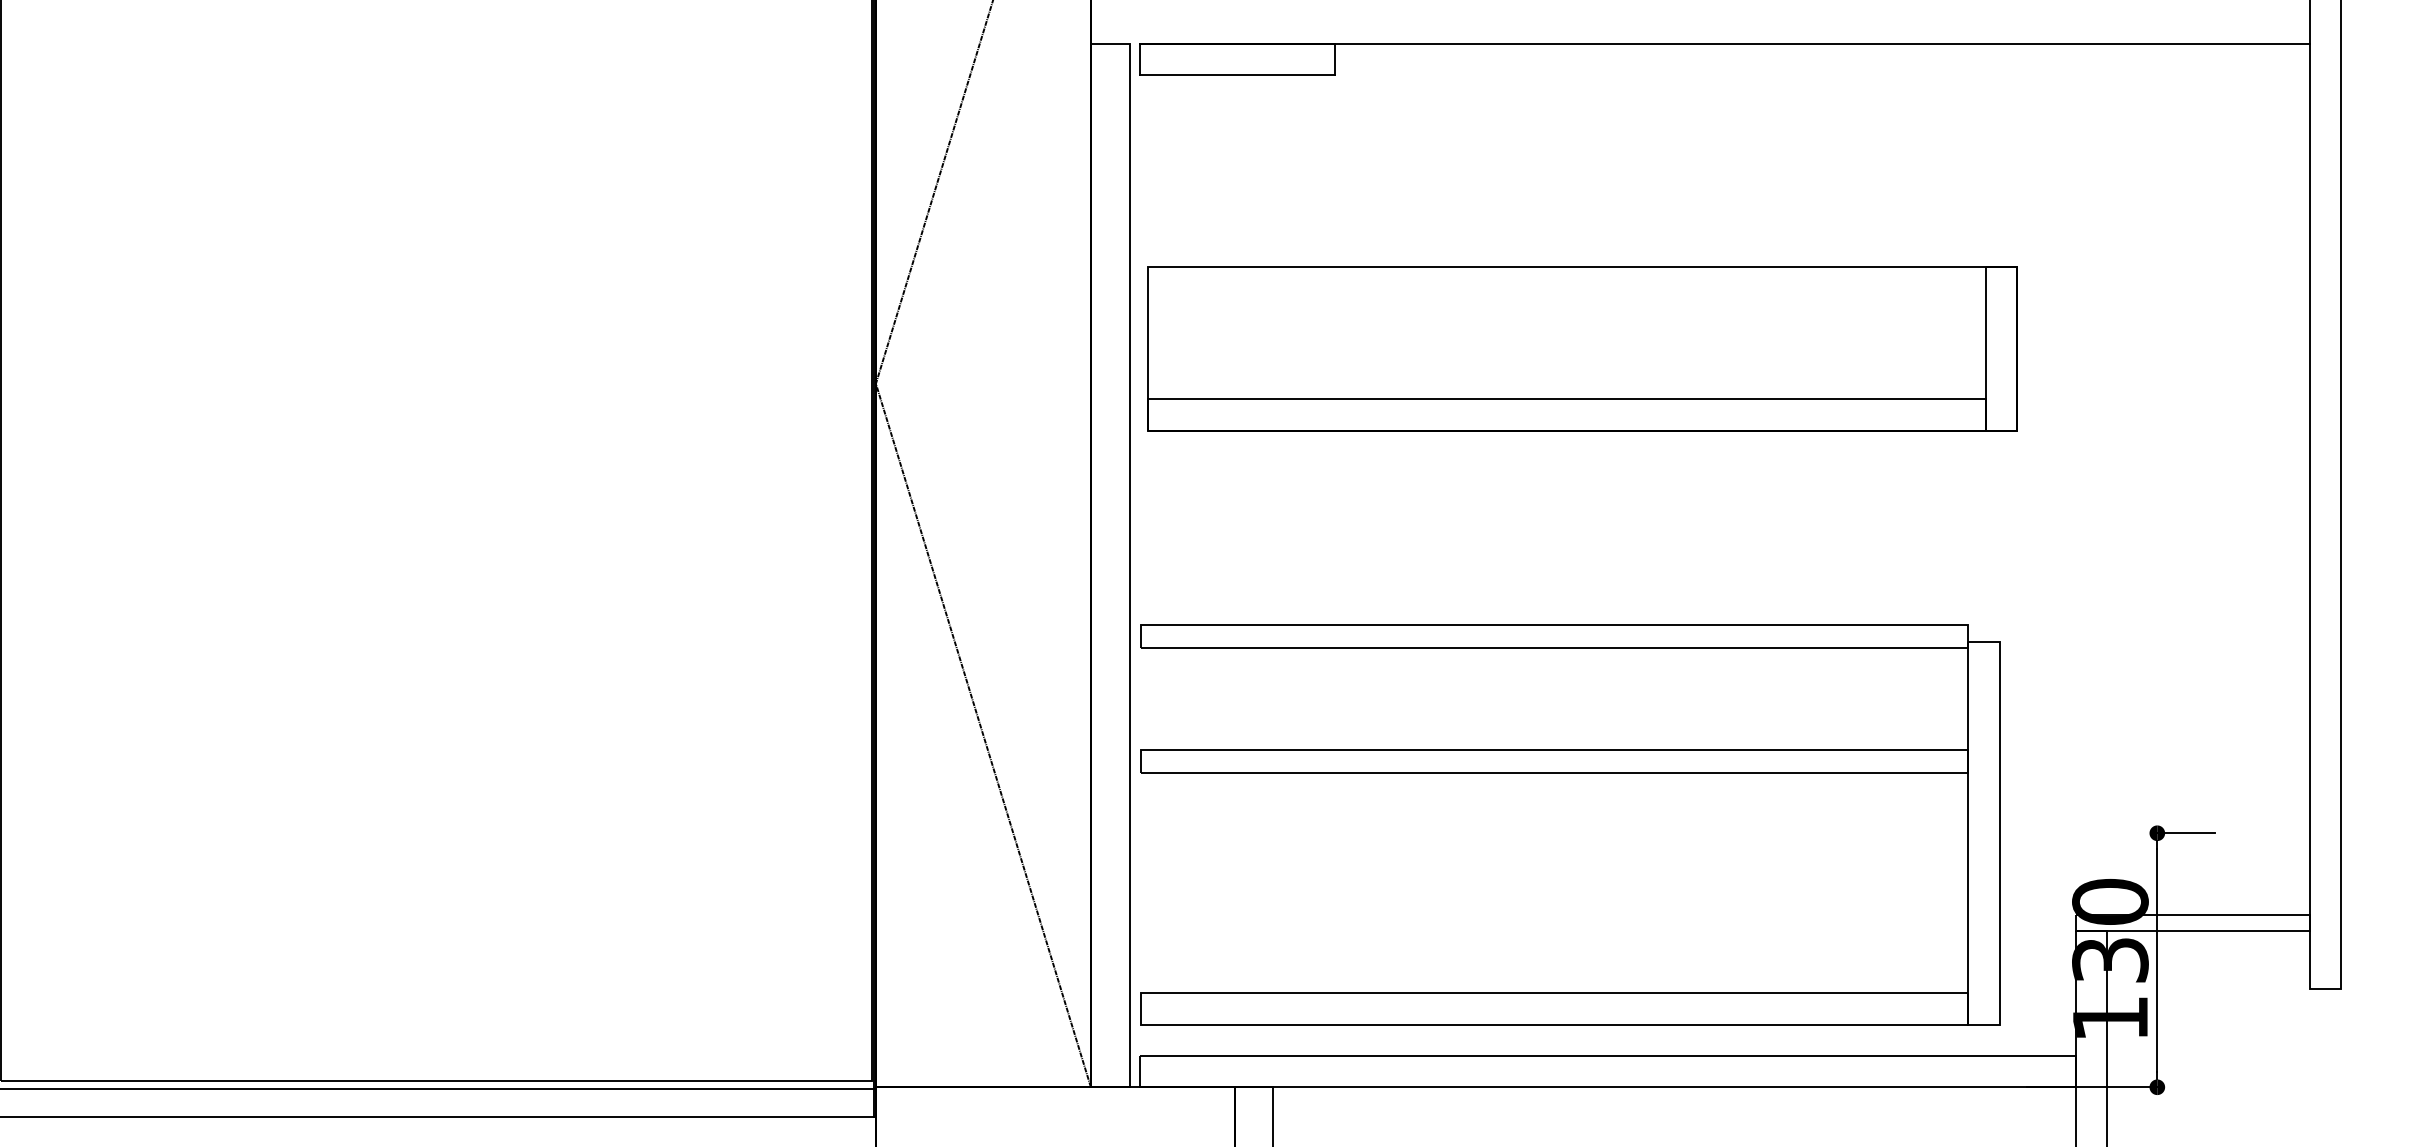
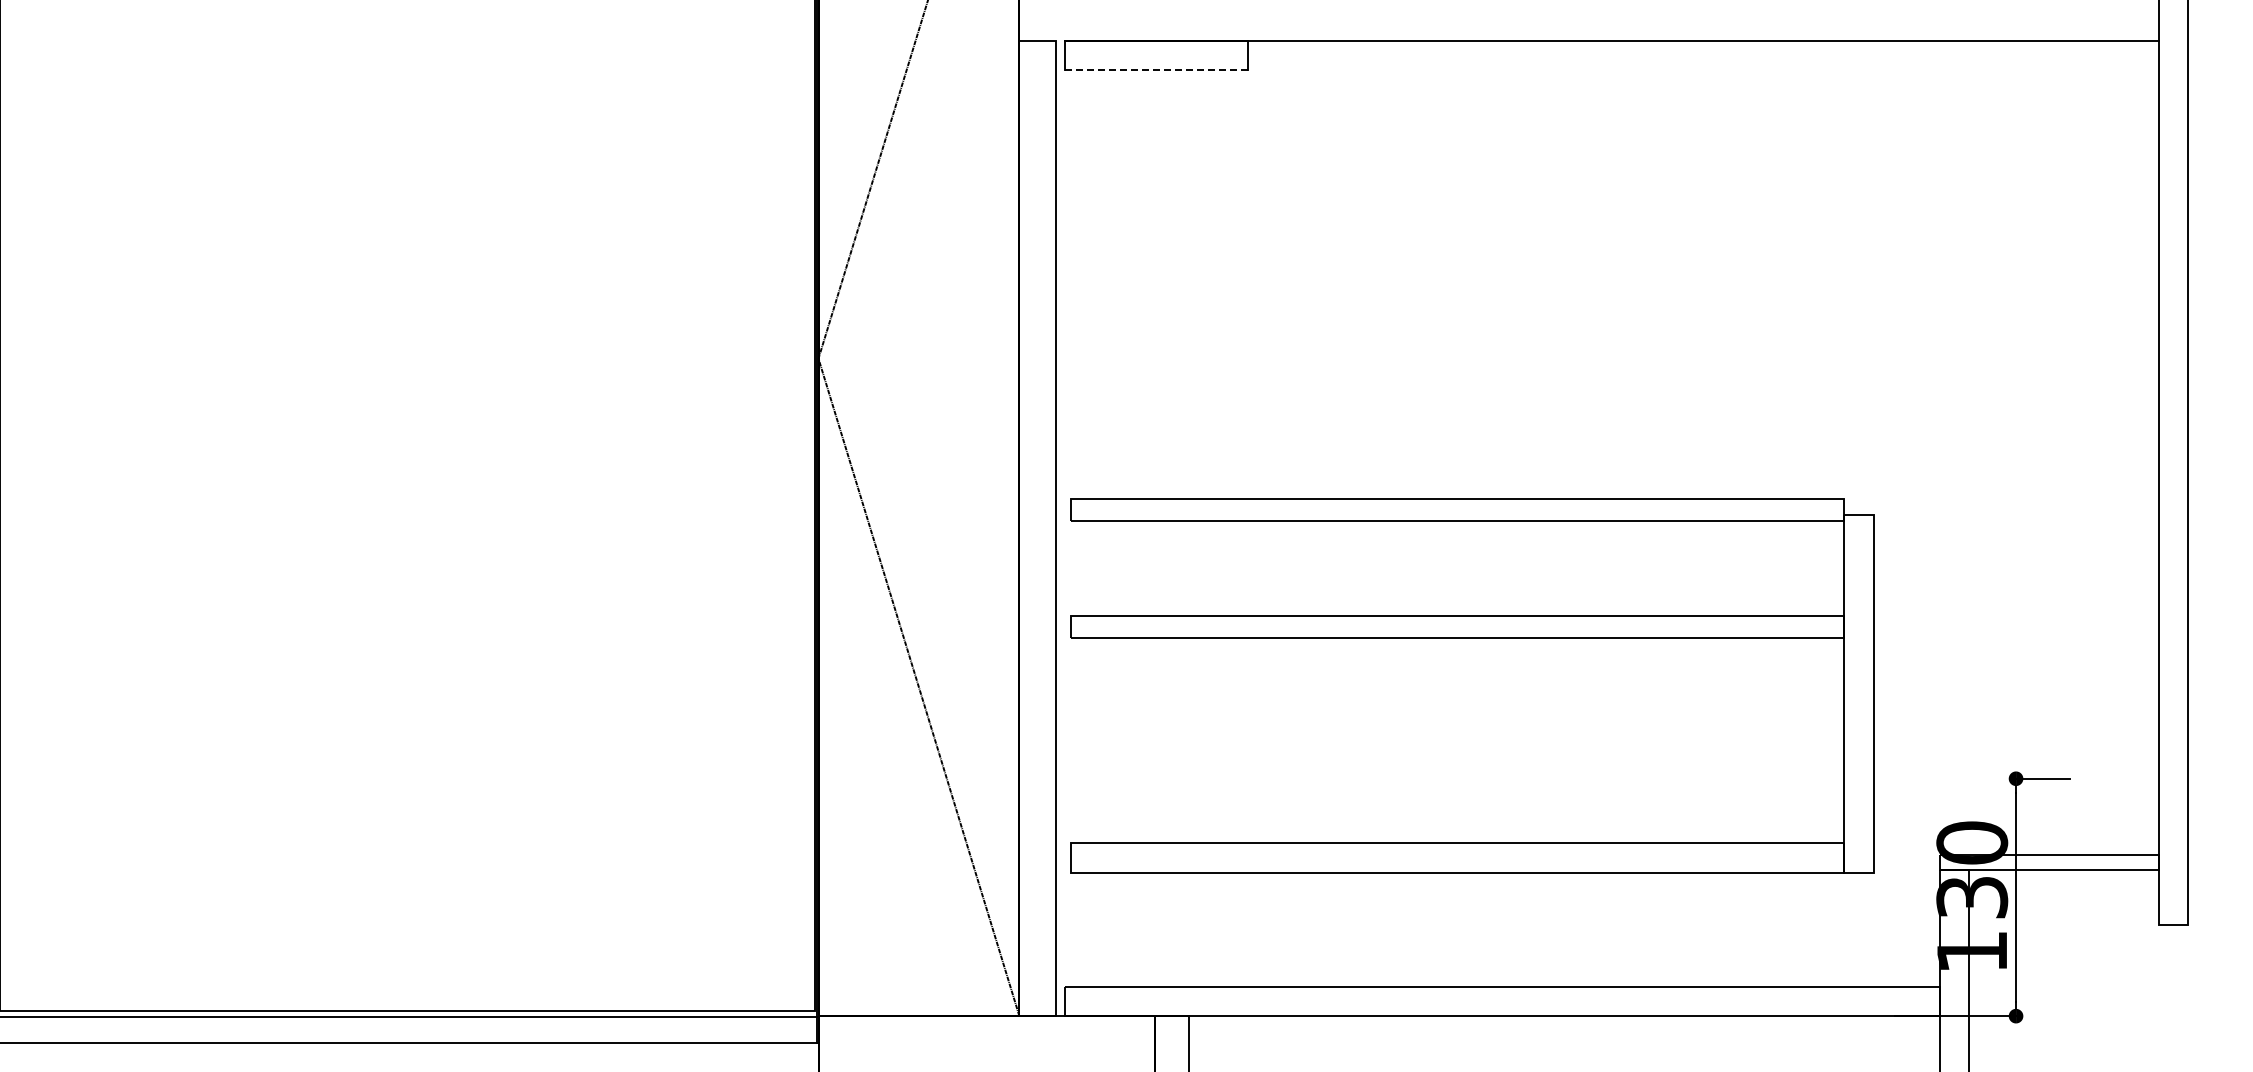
line: (1237, 75) -> (1156, 70), solid -> dashed
part: (1582, 348) -> (1478, 325), removed
part: (1570, 774) -> (1472, 638), moved

